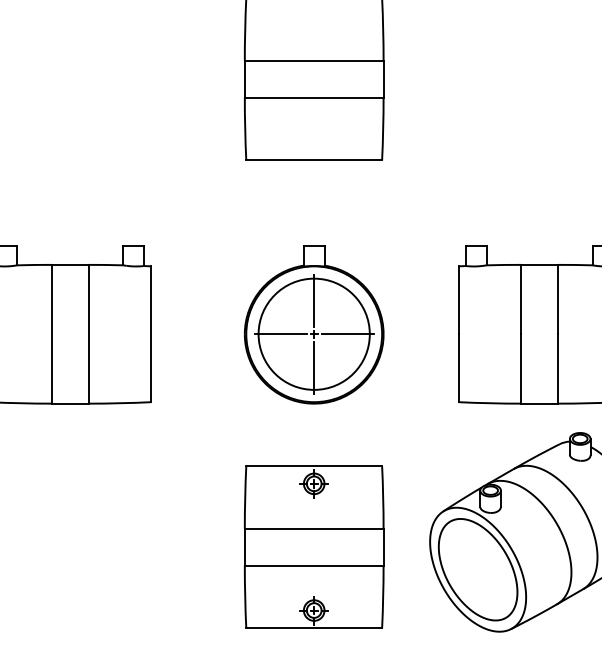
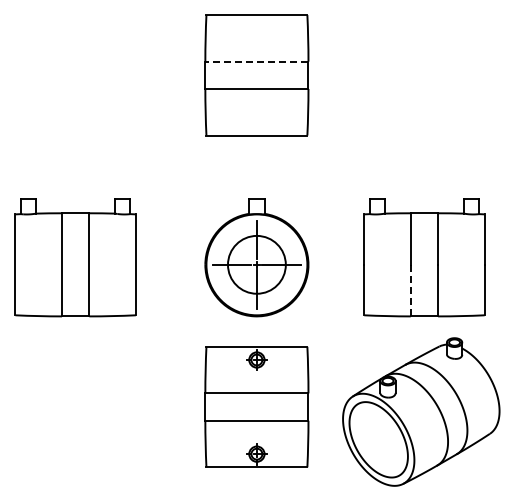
line: (313, 60) -> (256, 61), solid -> dashed
circle: (313, 333) -> (256, 264), size x0.7
line: (520, 368) -> (410, 290), solid -> dashed
part: (313, 546) -> (256, 406), moved

